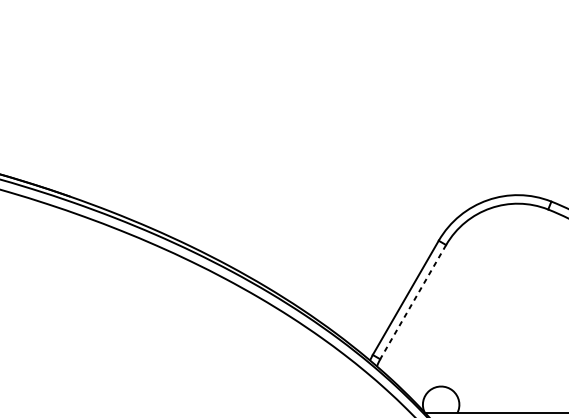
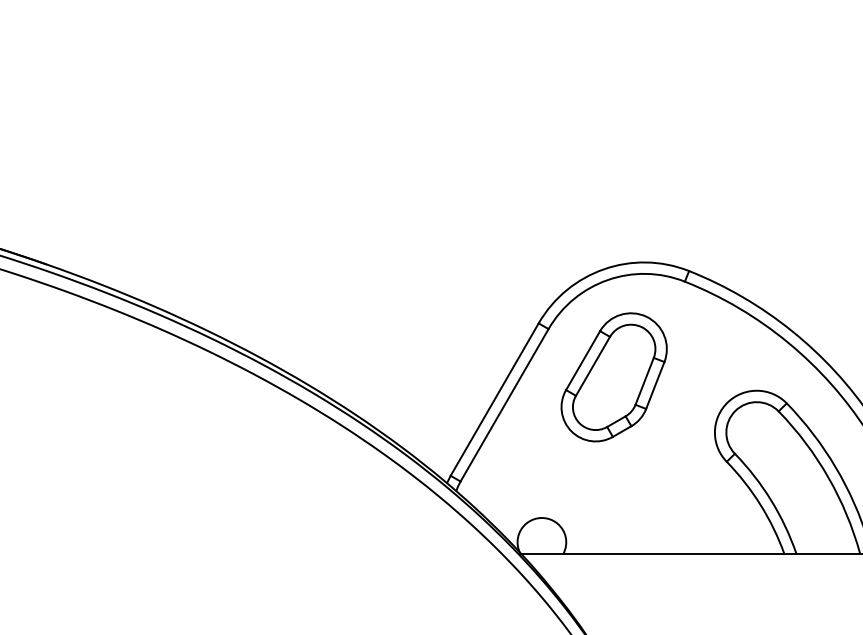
part: (494, 281) -> (613, 377), added
line: (413, 302) -> (504, 405), dashed -> solid

